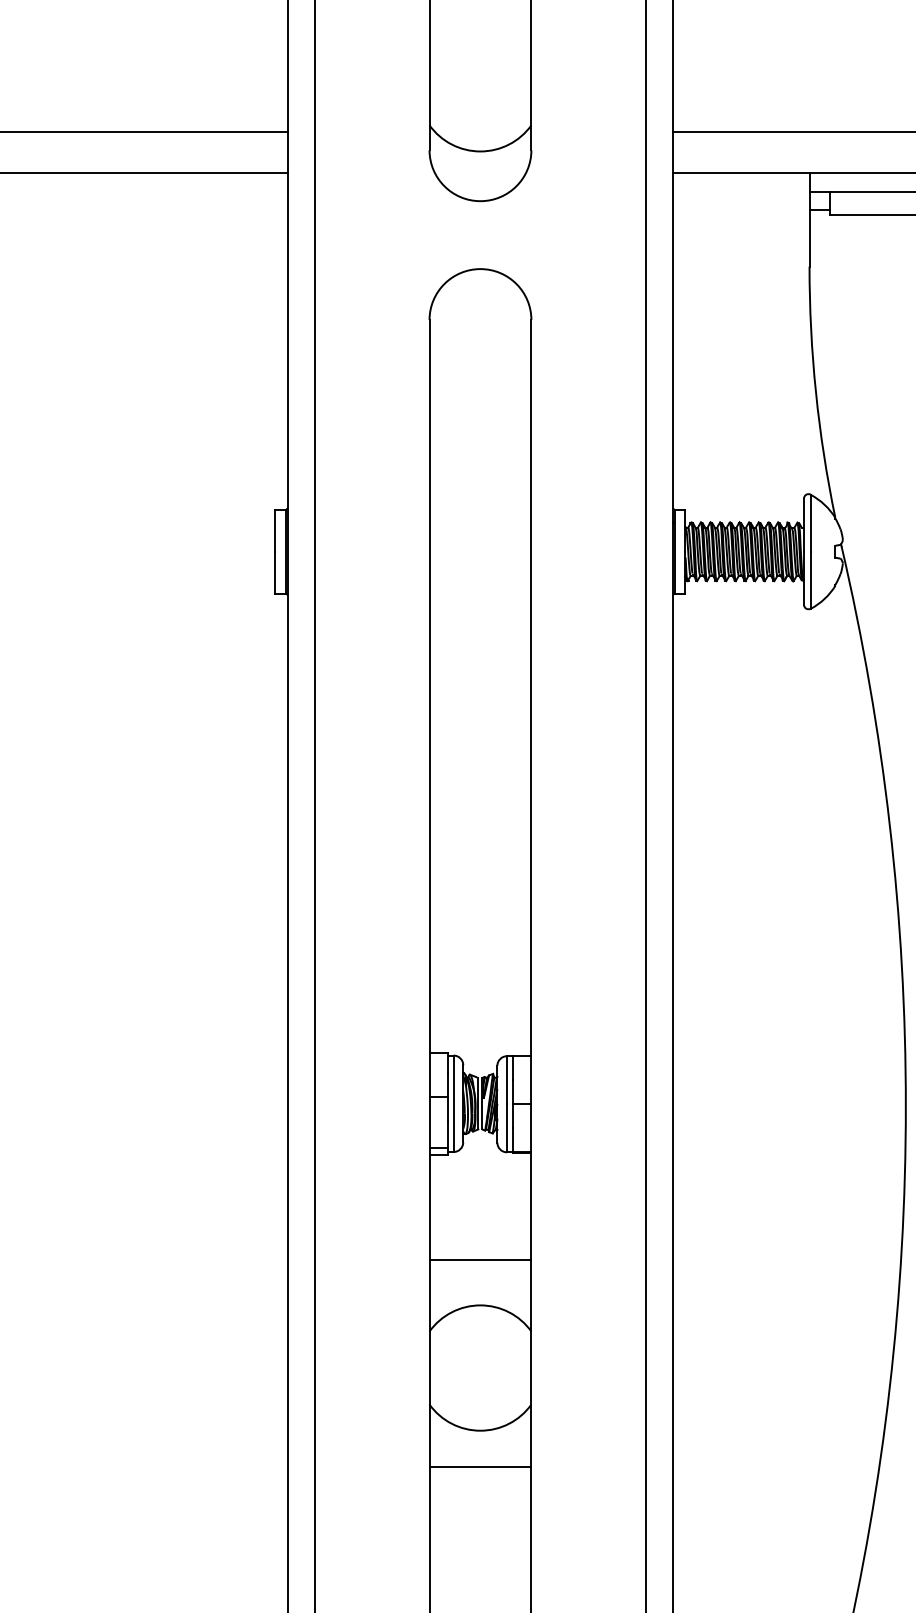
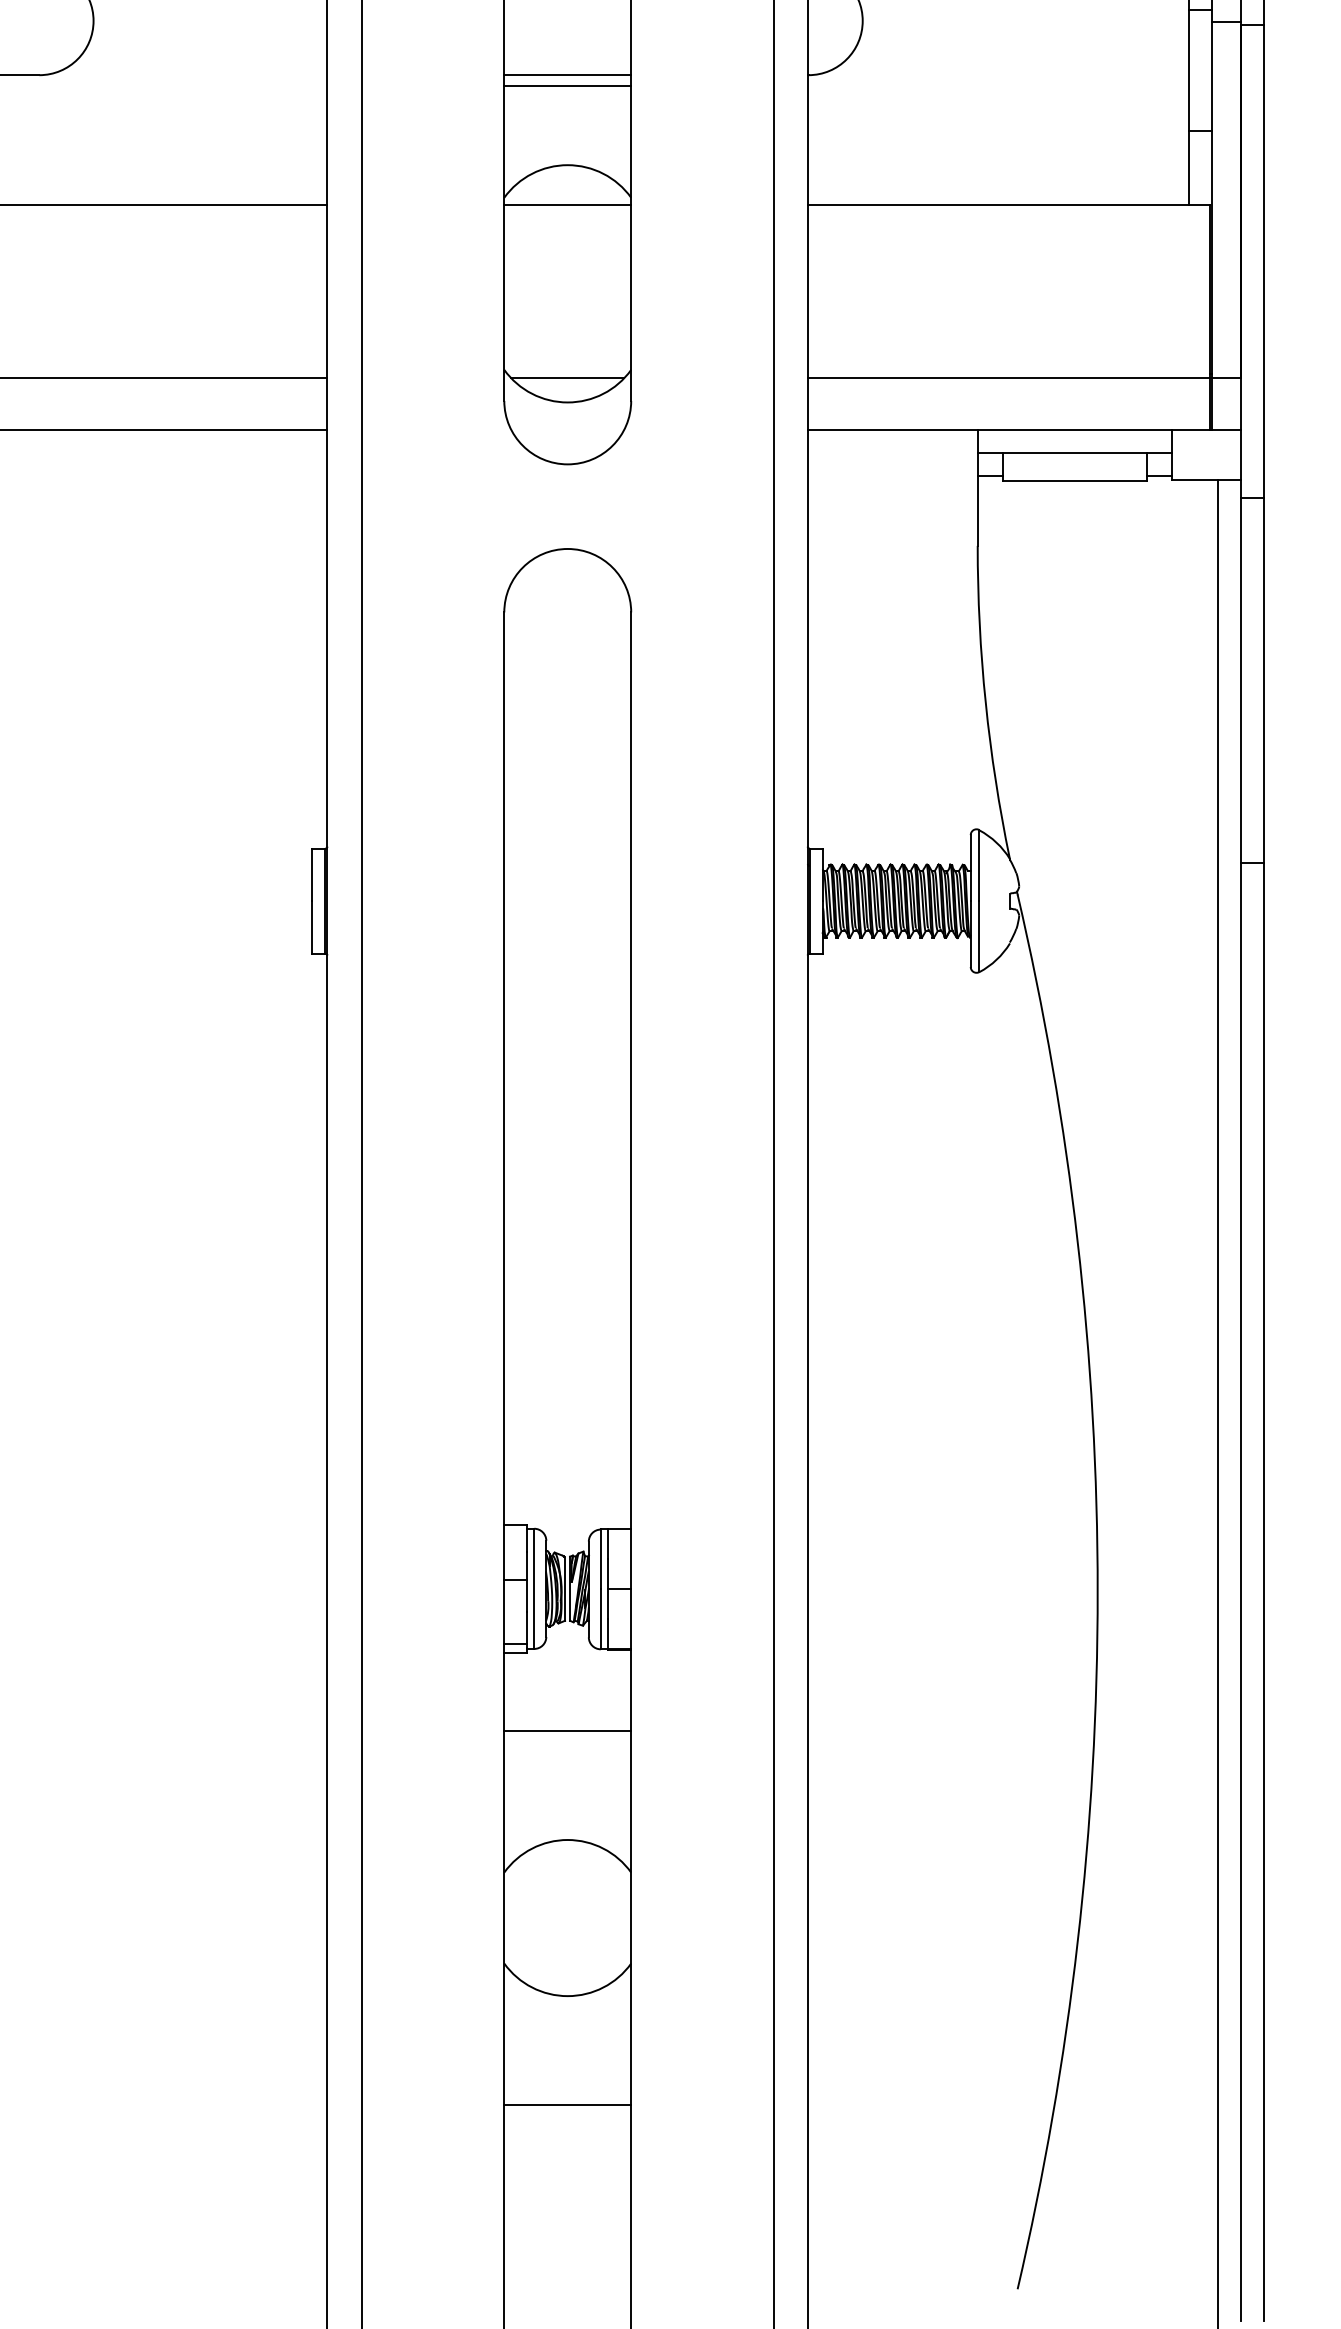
line: (480, 131) -> (567, 377), added
line: (480, 1260) -> (567, 1731), moved
line: (480, 1466) -> (567, 2104), moved

